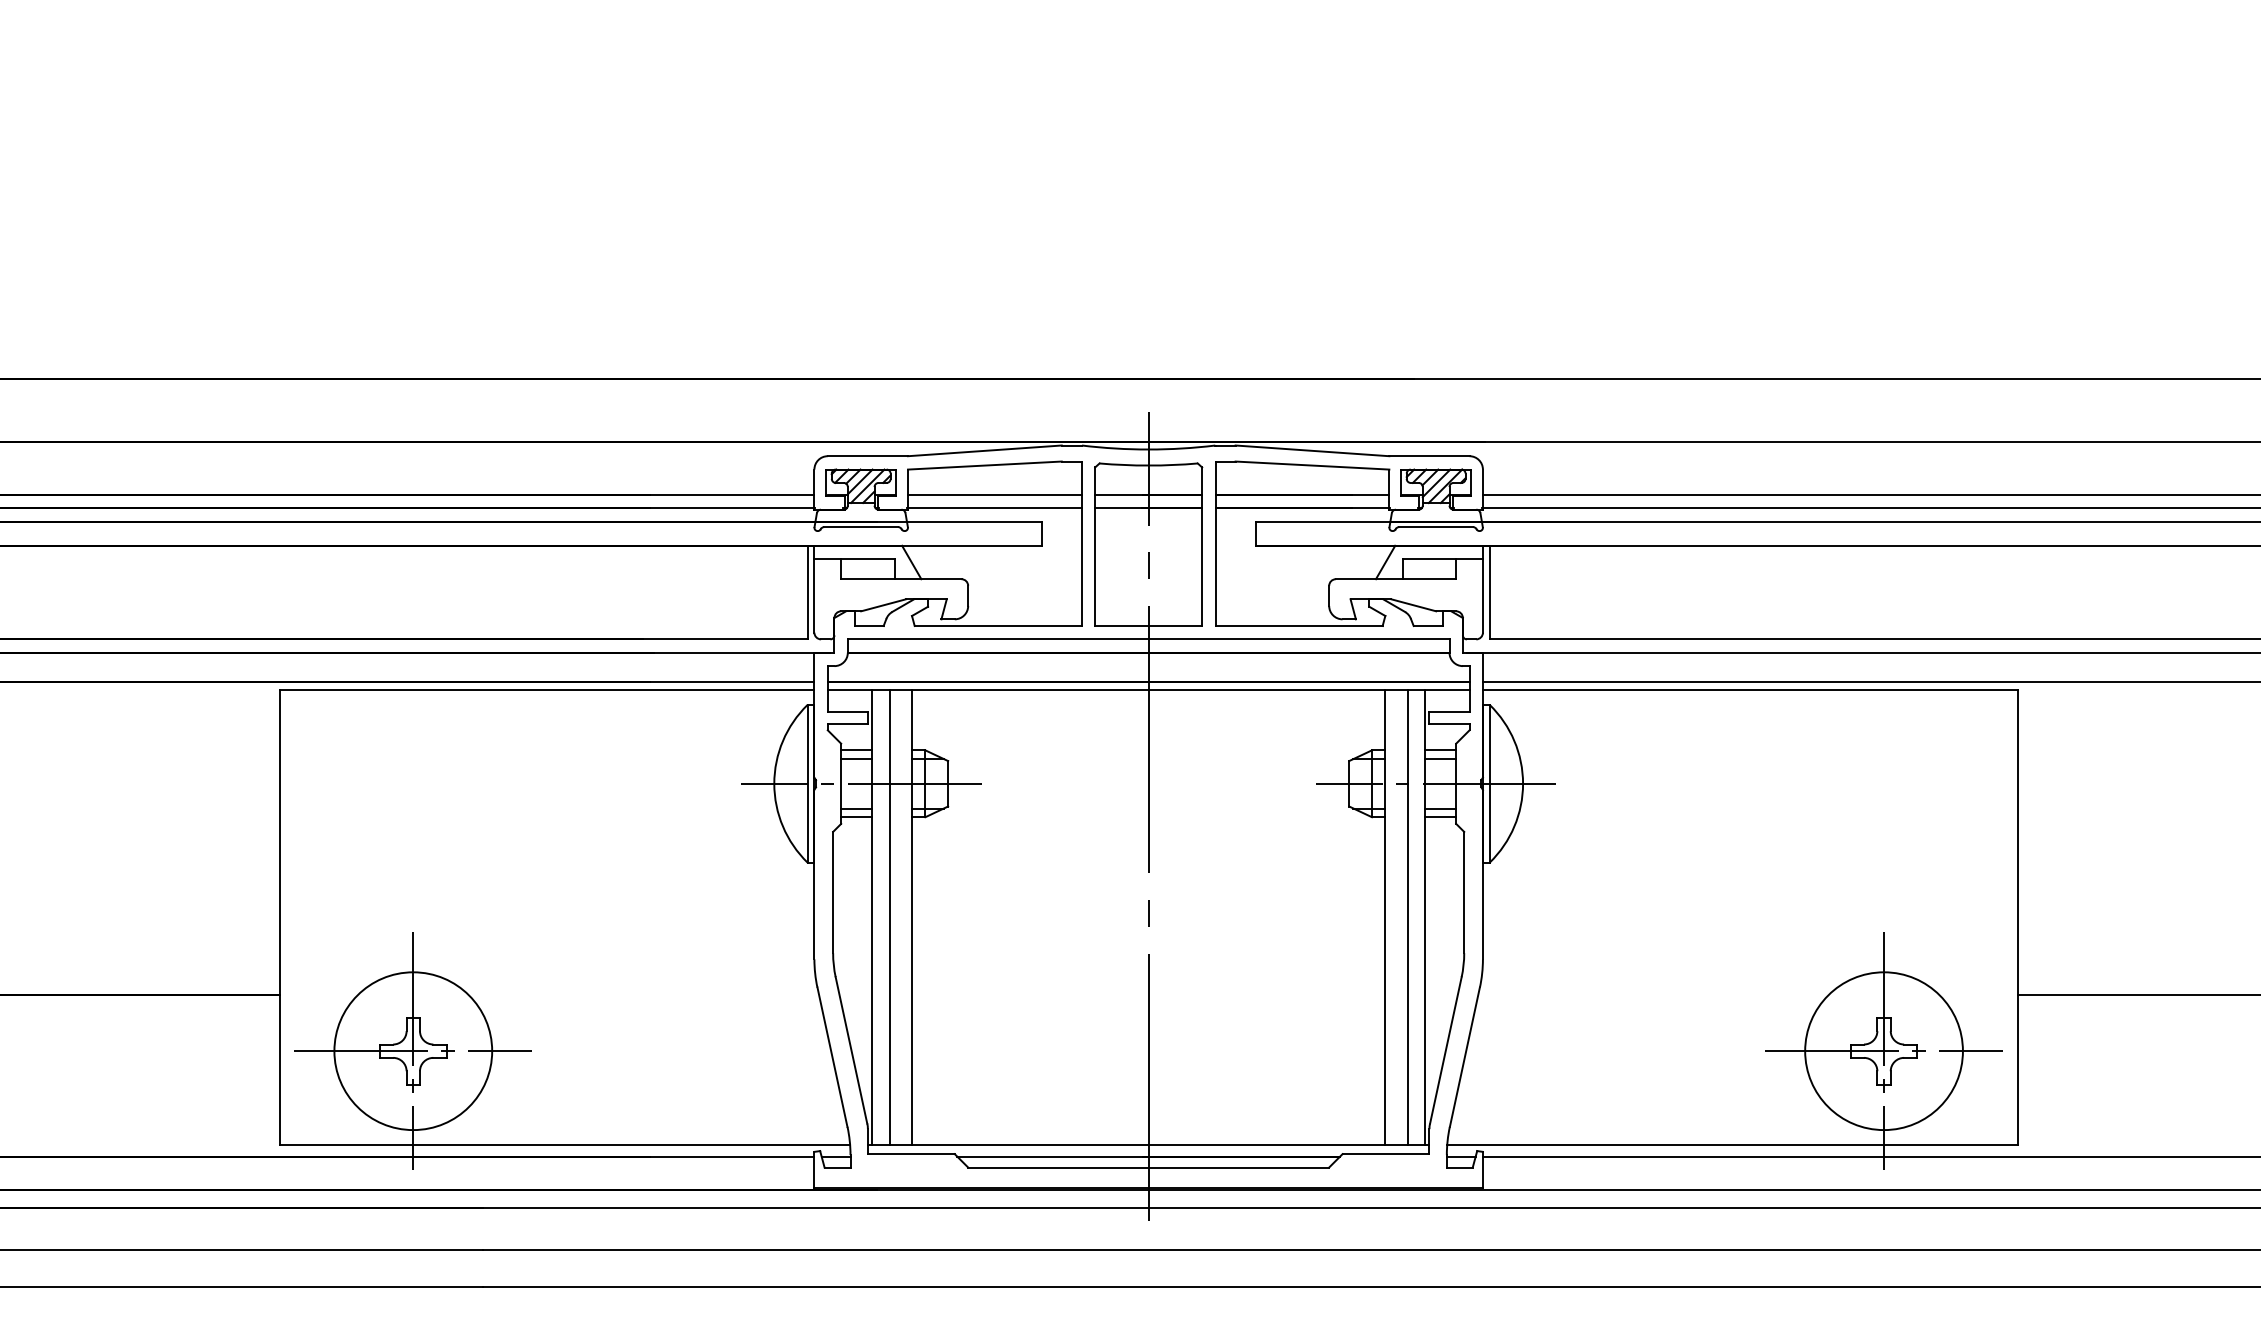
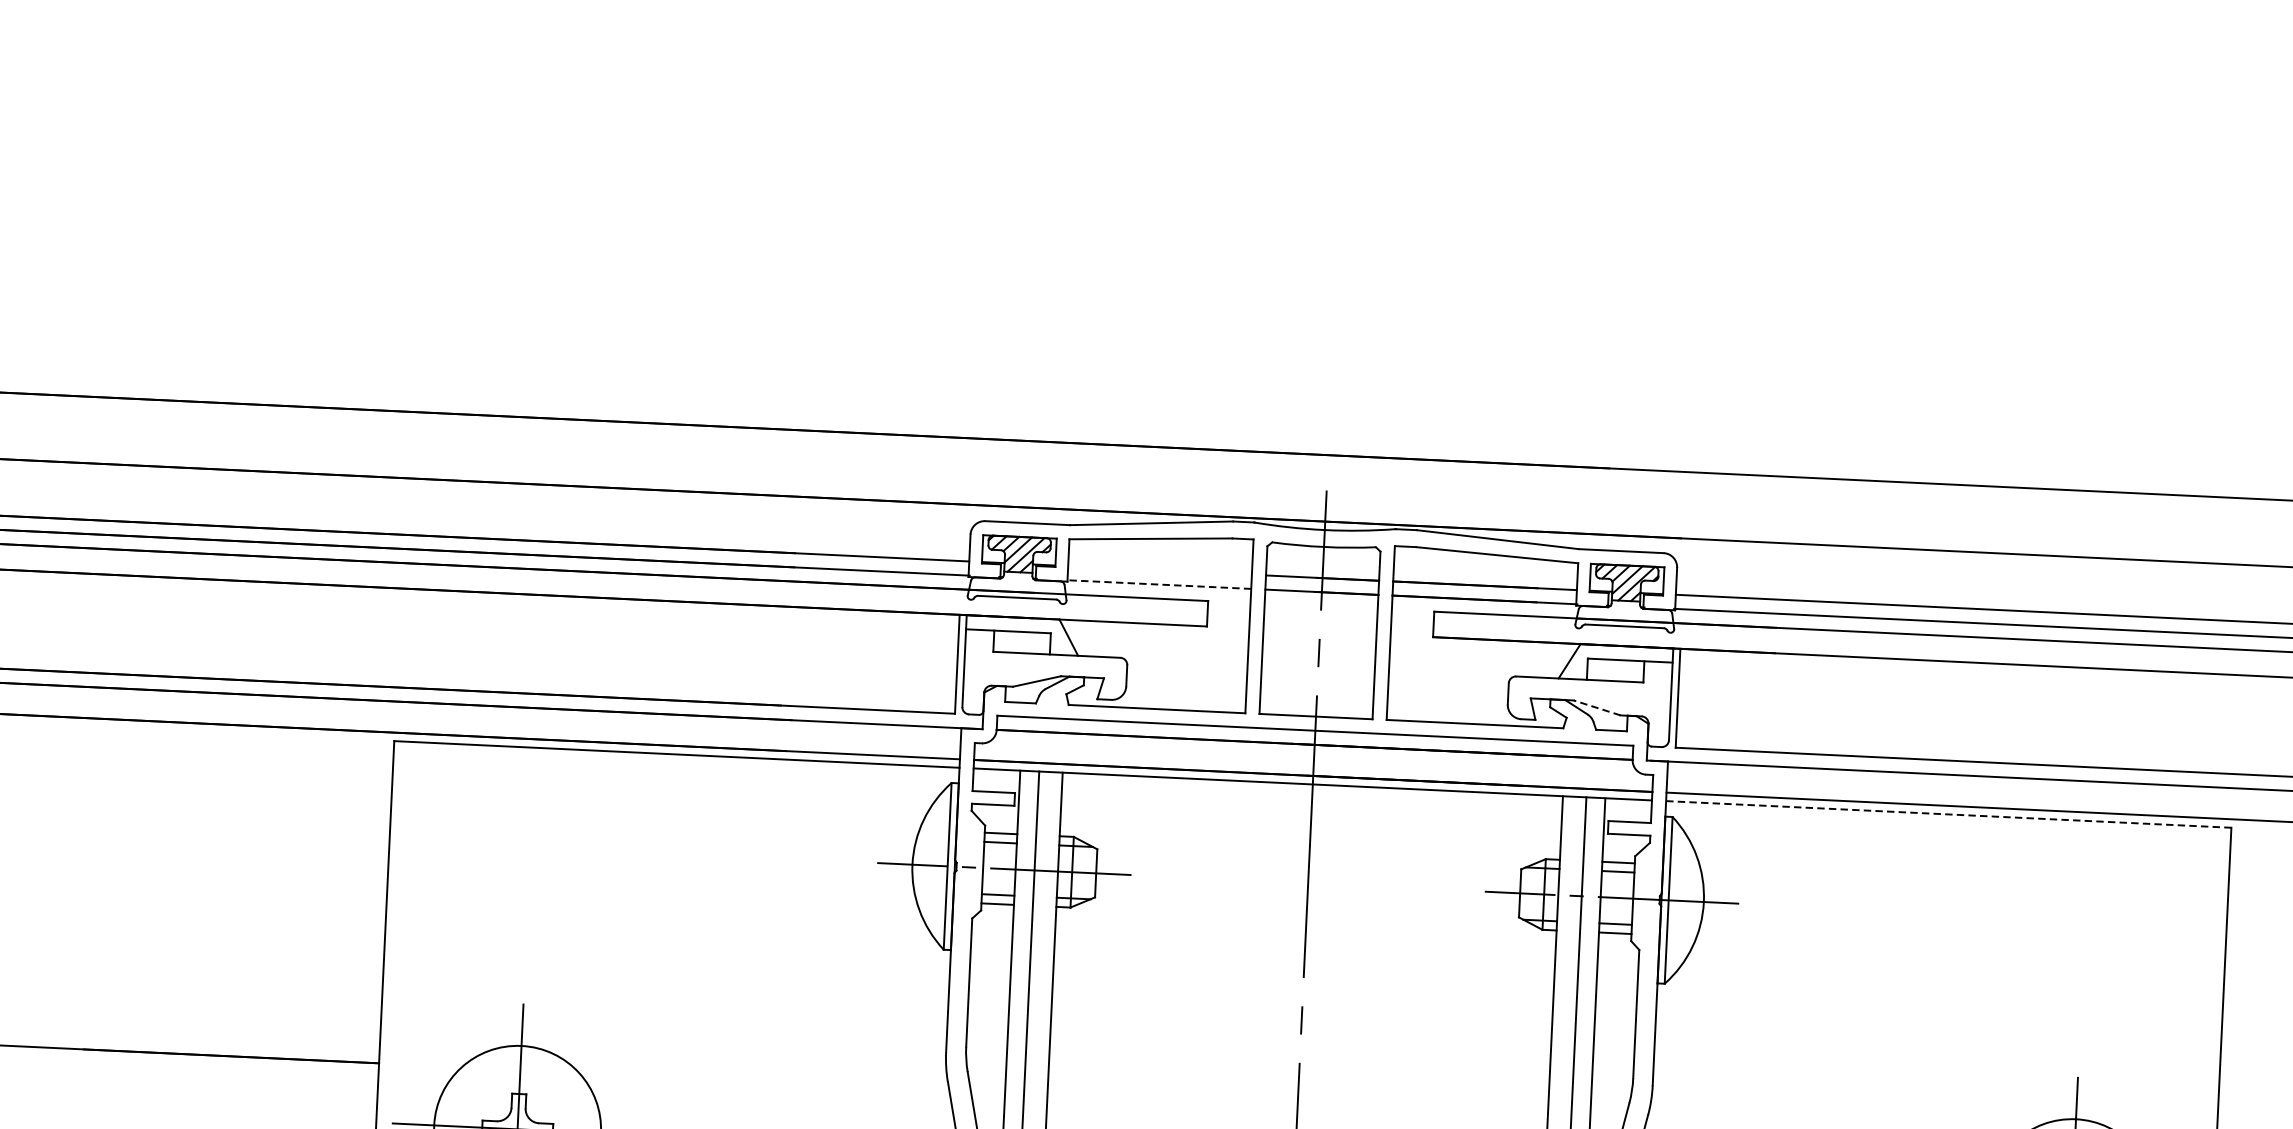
line: (994, 494) -> (1159, 569), removed
line: (993, 508) -> (1157, 584), solid -> dashed
line: (1413, 605) -> (1596, 708), solid -> dashed
line: (1750, 690) -> (1948, 814), solid -> dashed

